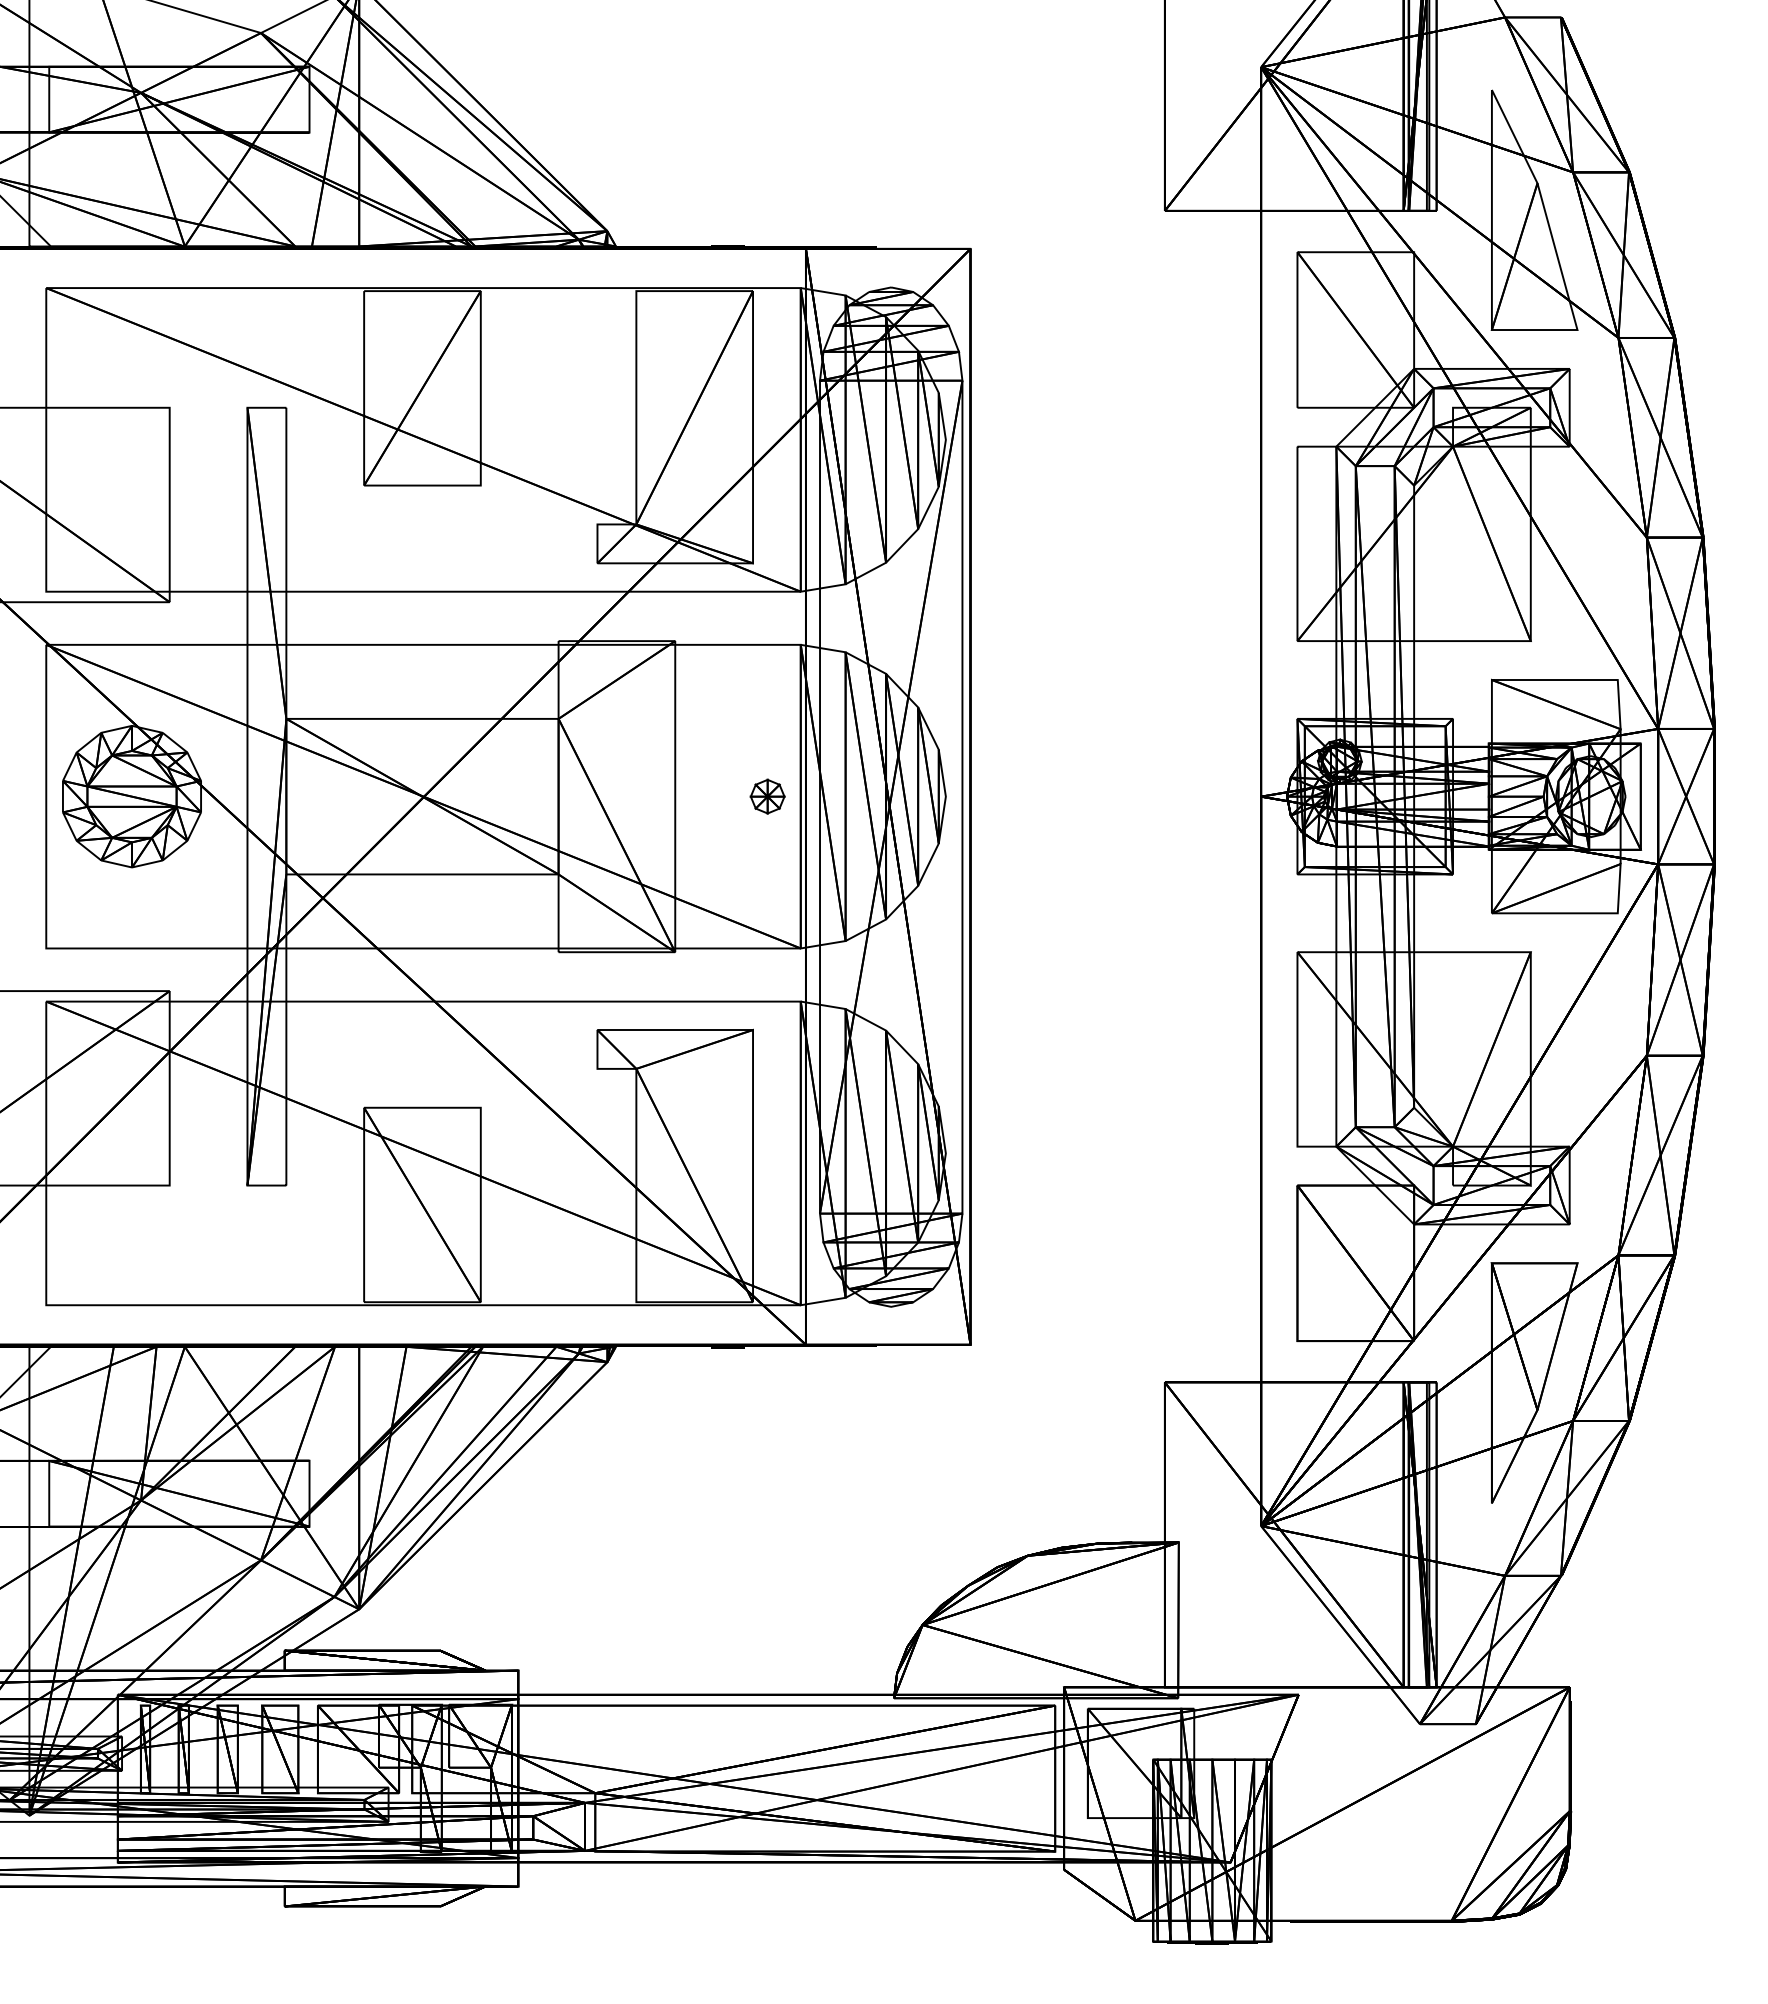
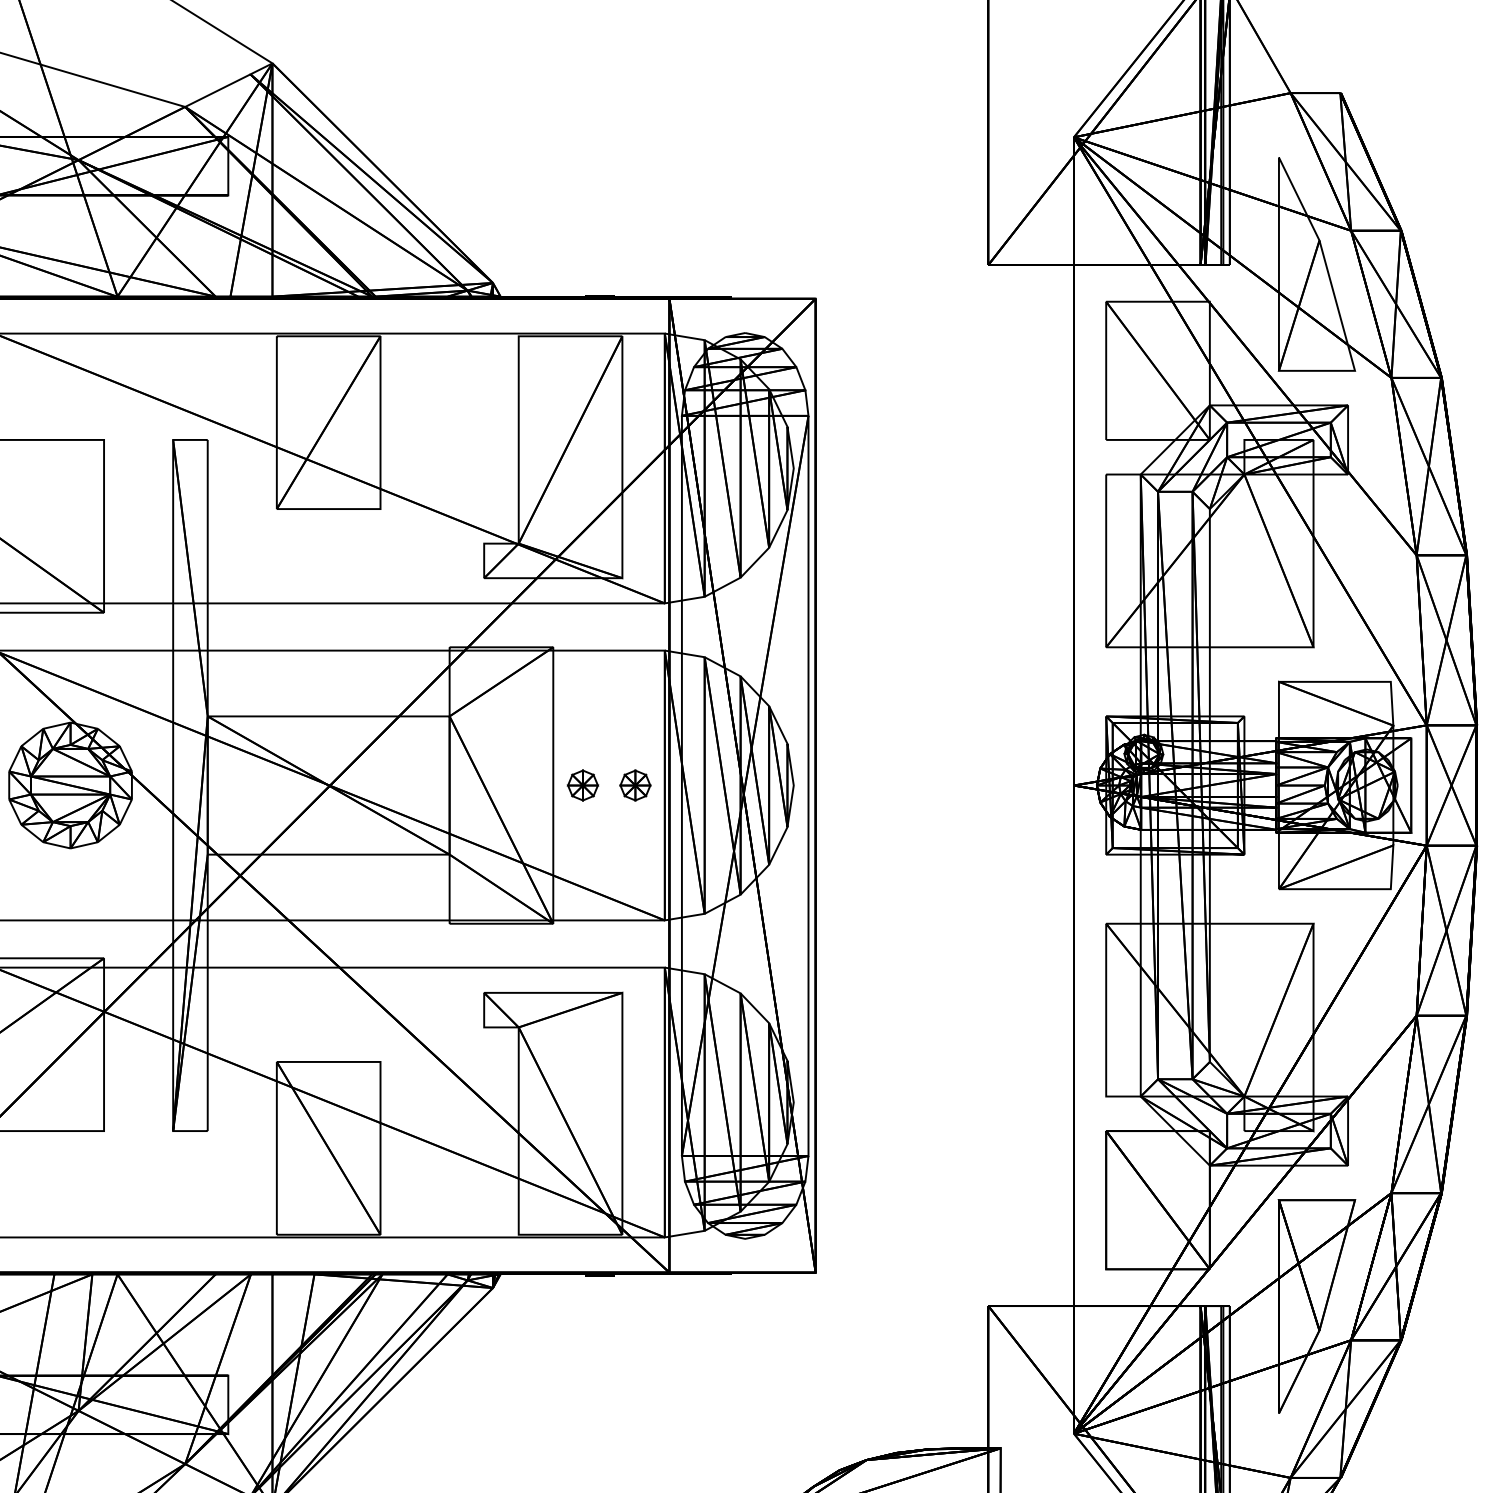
part: (708, 796) -> (582, 785), added

